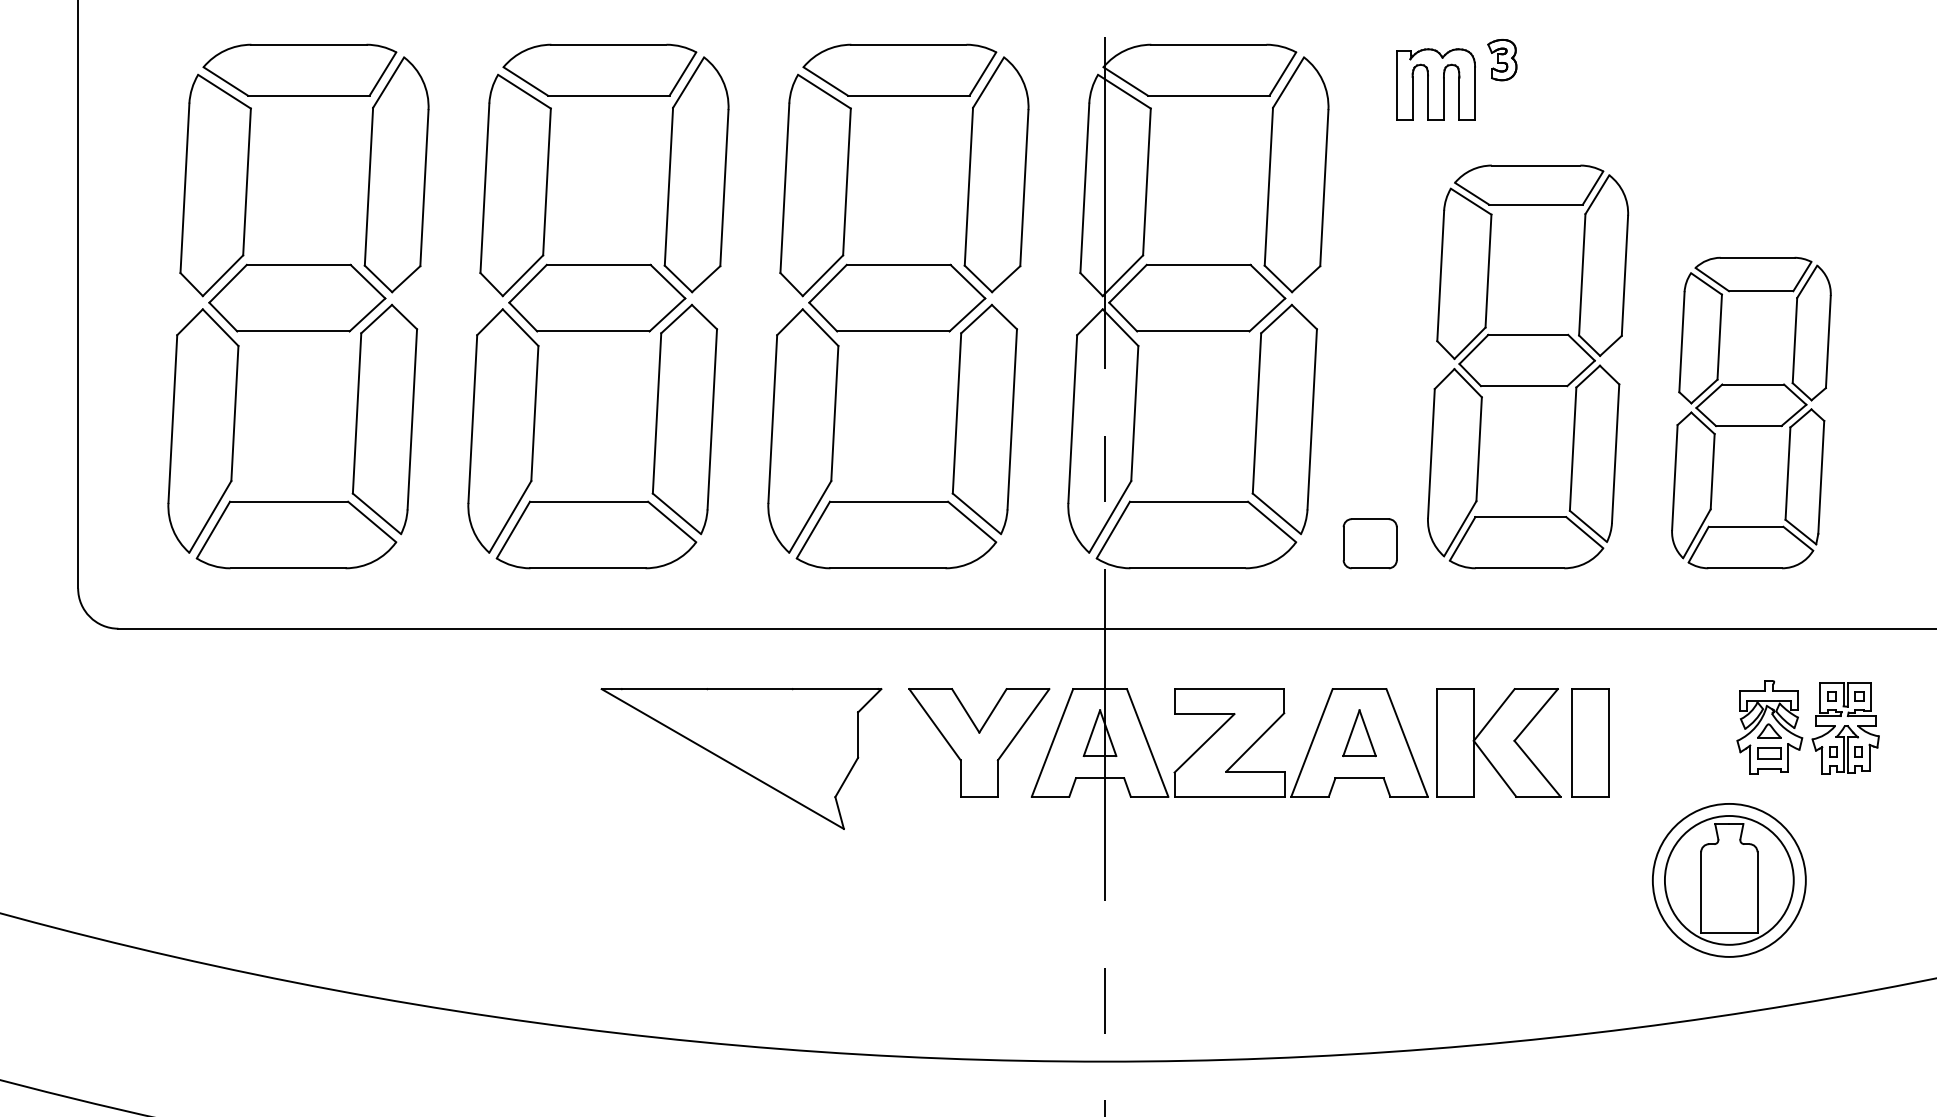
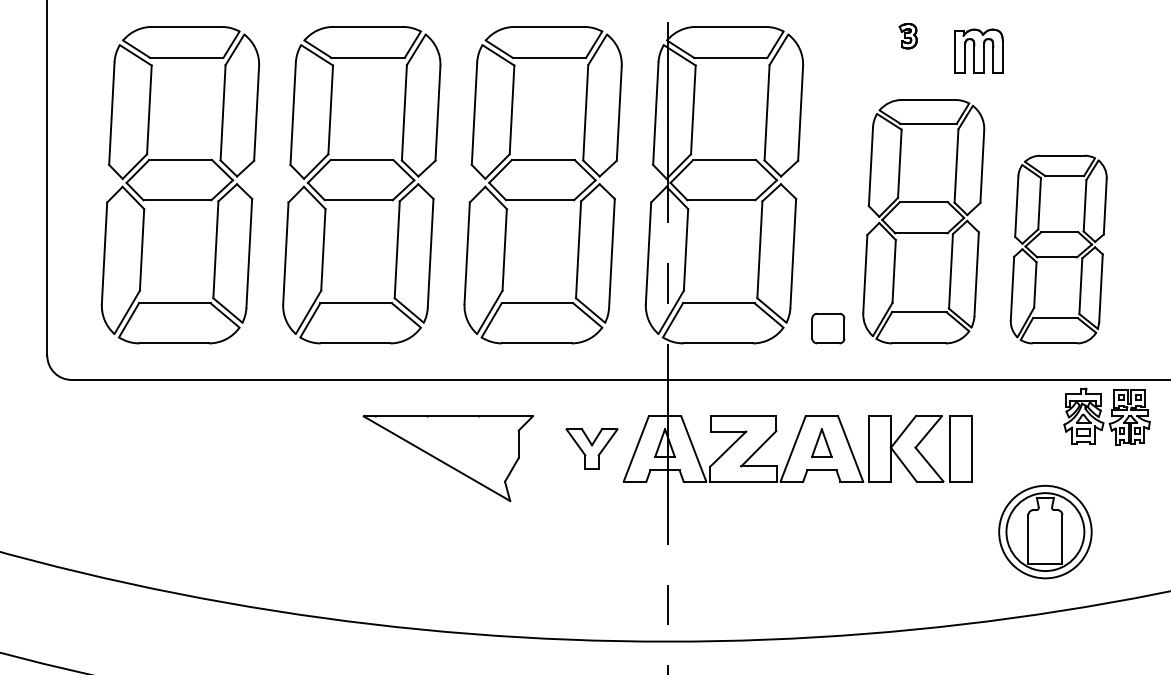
part: (1435, 83) -> (978, 50), moved
part: (1807, 727) -> (1106, 416), moved
part: (978, 742) -> (591, 448), size x0.6

